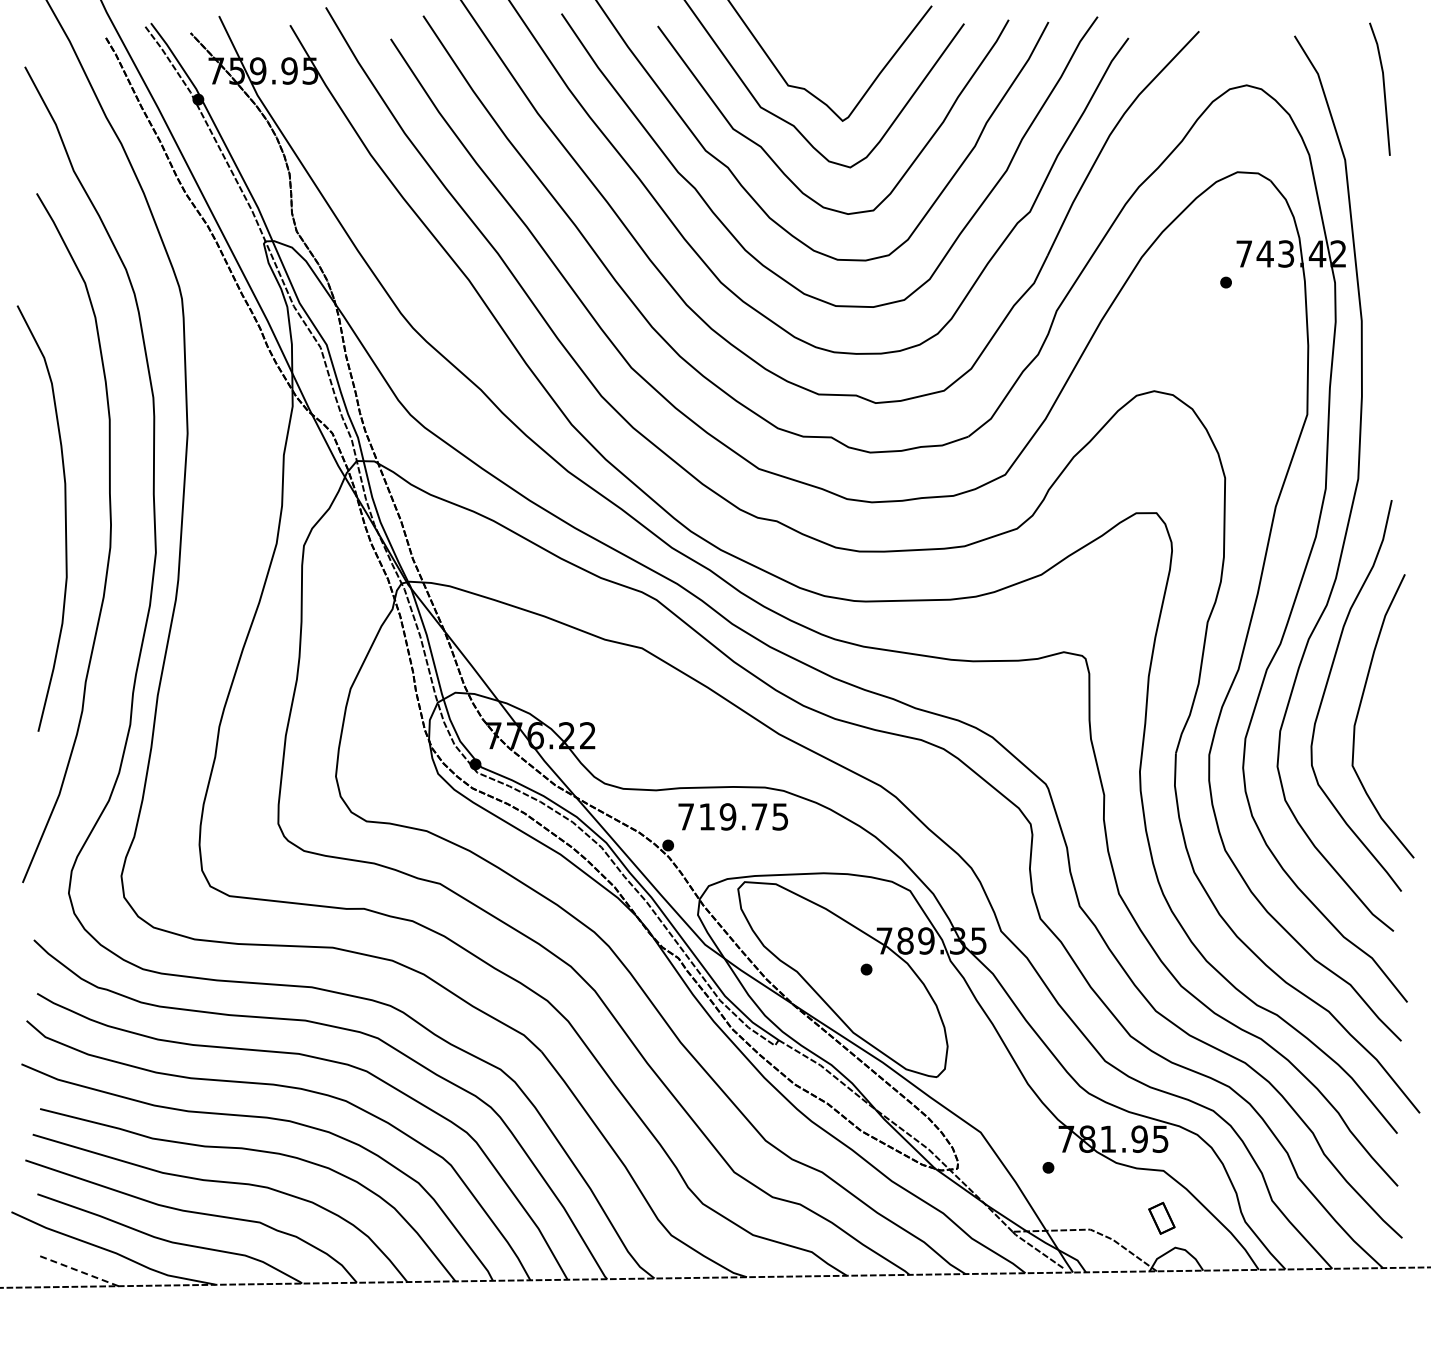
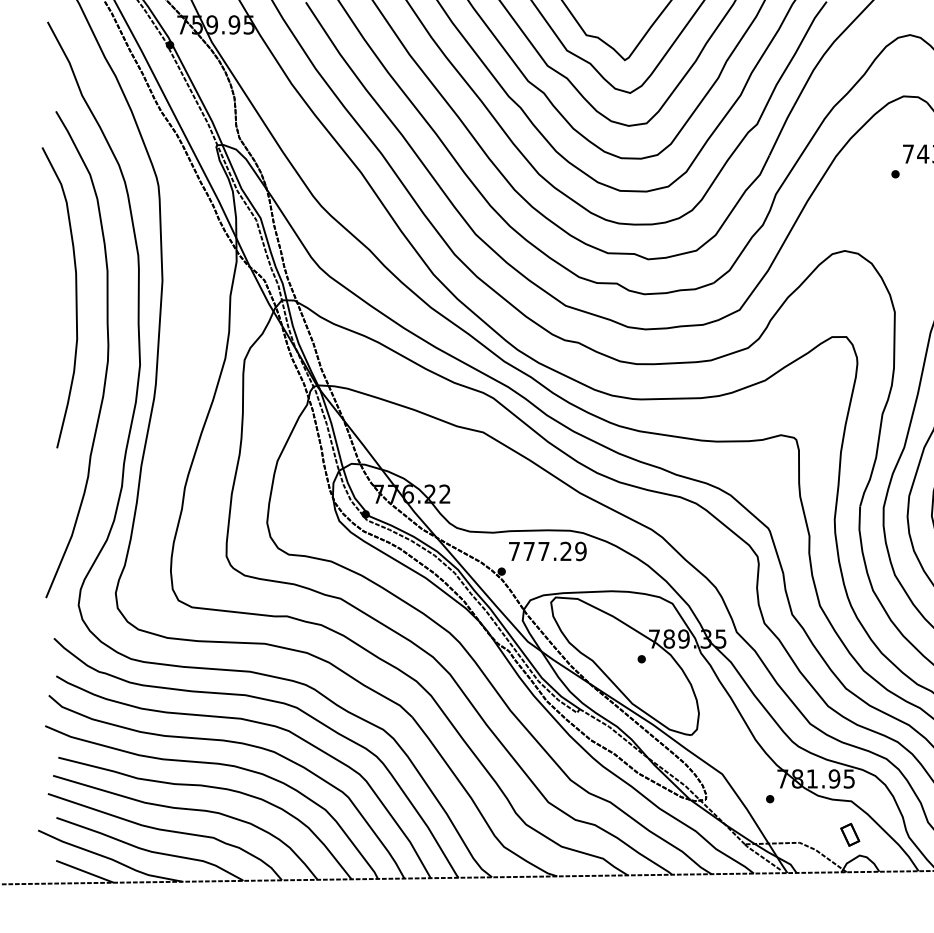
curve: (64, 517) -> (75, 297), moved
text: (743, 816) -> (554, 551), 719.75 -> 777.29
line: (77, 1270) -> (84, 871), dashed -> solid

